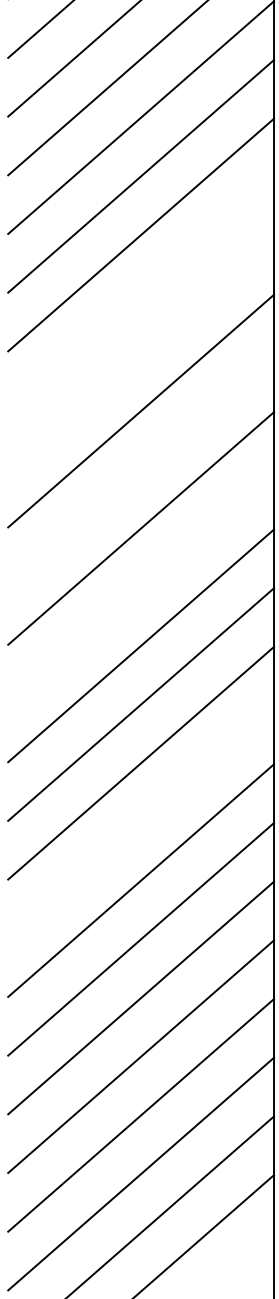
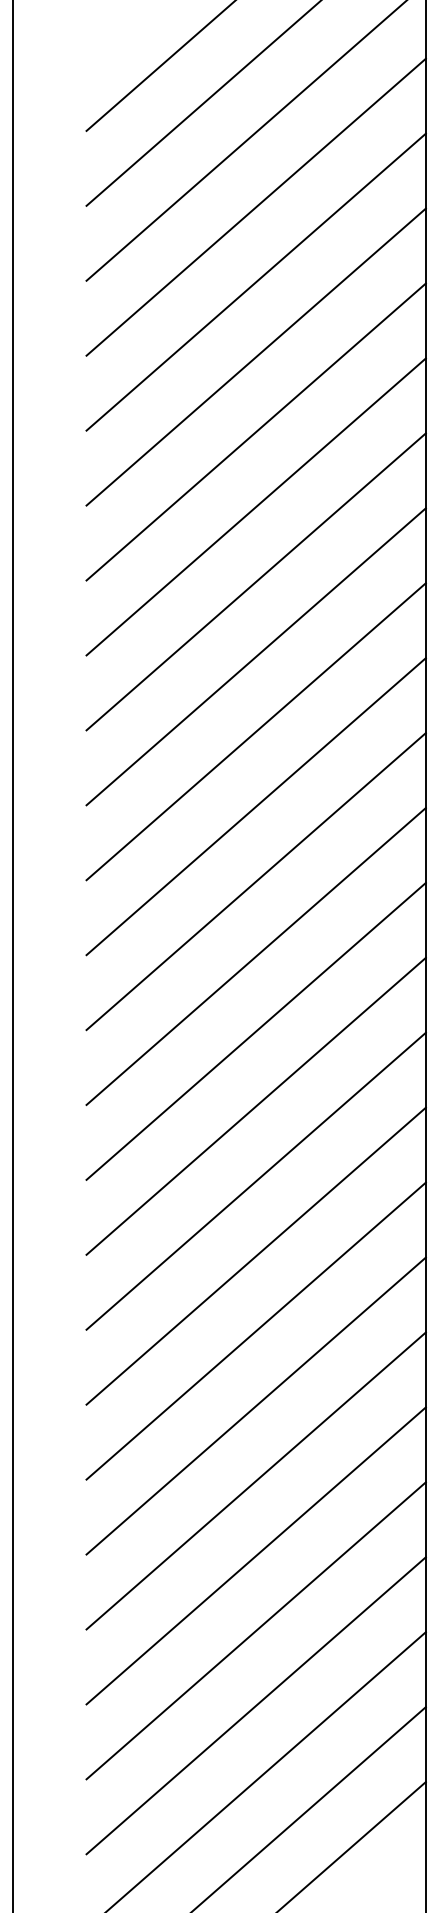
line: (140, 293) -> (255, 656), added
line: (140, 352) -> (255, 731), added
line: (140, 469) -> (255, 881), added
line: (140, 586) -> (255, 1030), added
line: (140, 821) -> (255, 1330), added

